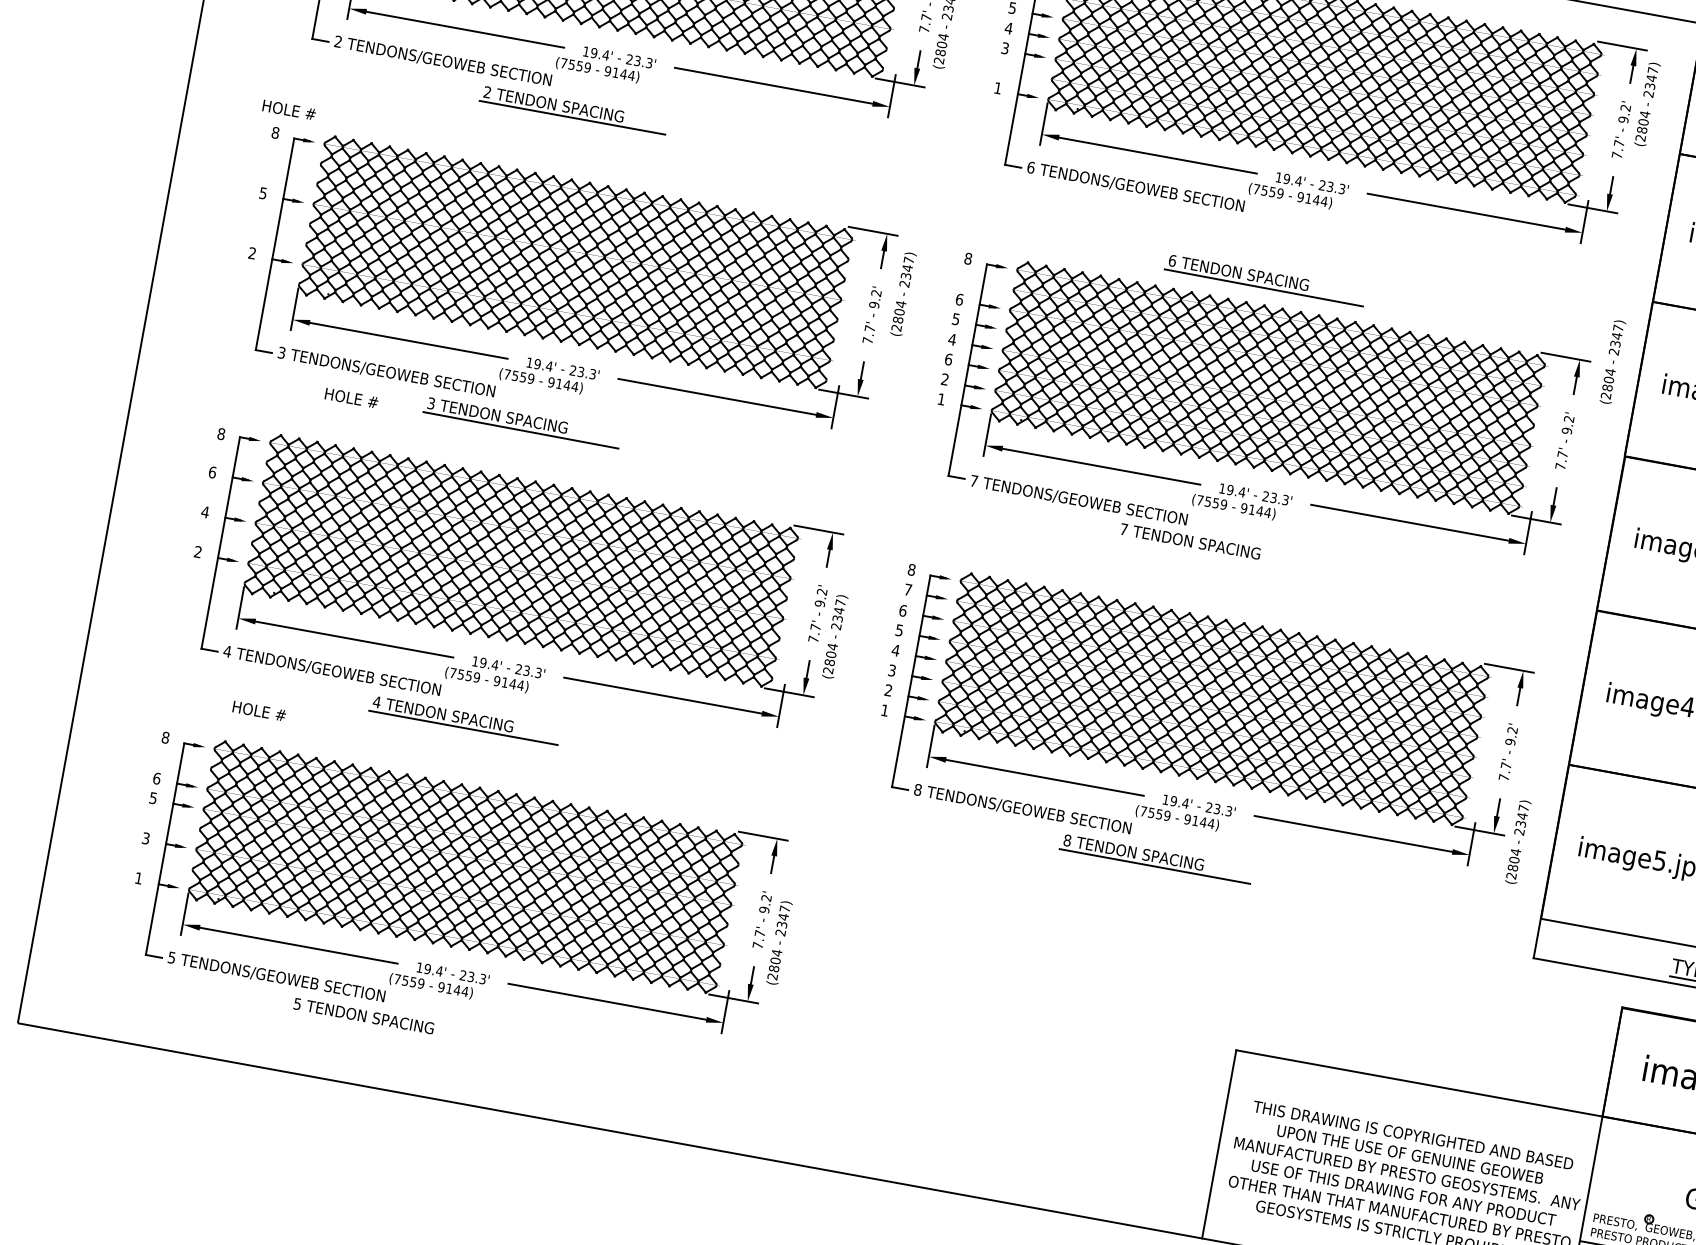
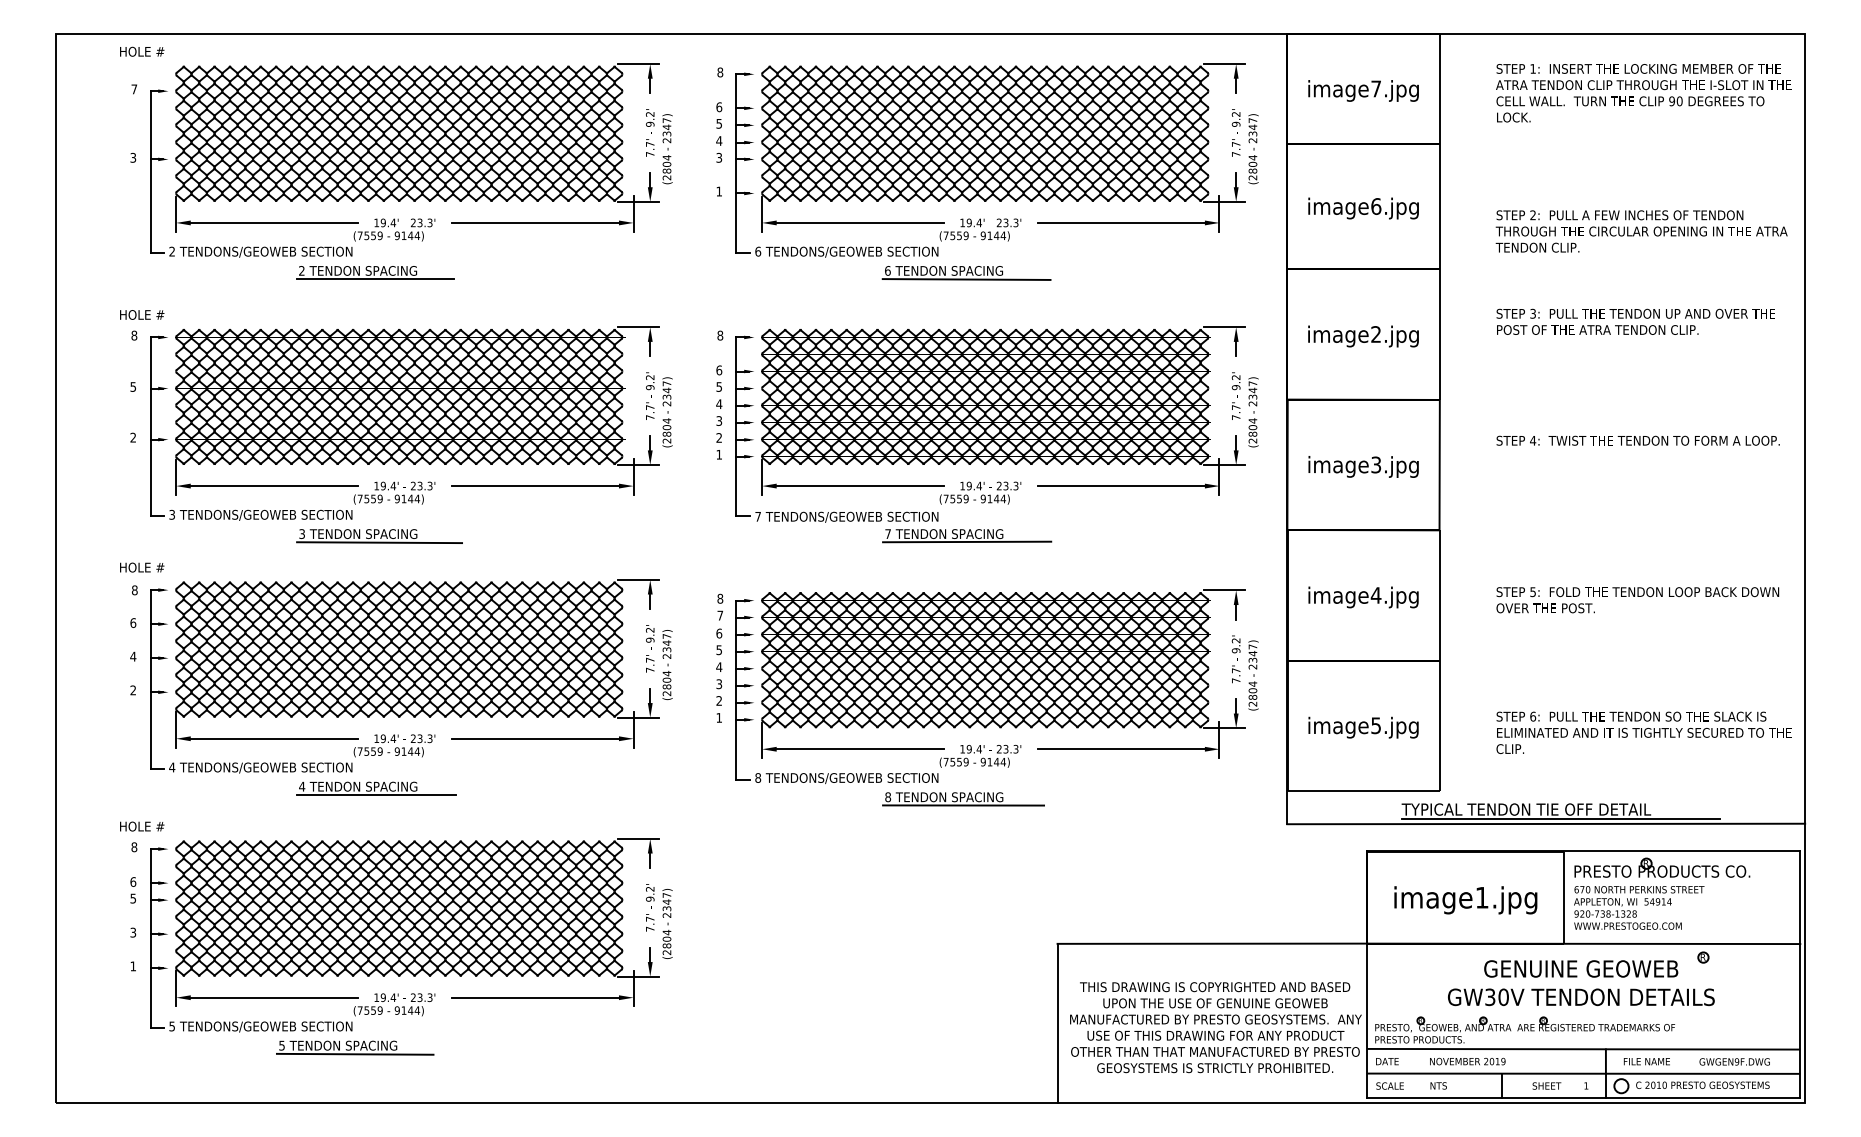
text: (1647, 104) -> (1253, 149), moved
part: (1264, 280) -> (966, 273), moved
text: (903, 294) -> (667, 412), moved
text: (949, 358) -> (719, 420), 6 -> 3
text: (1612, 362) -> (1253, 412), moved
text: (352, 398) -> (142, 567), moved
line: (1216, 555) -> (967, 541), added
text: (259, 711) -> (142, 826), moved
text: (1518, 842) -> (1253, 675), moved
line: (381, 1028) -> (354, 1053), added

